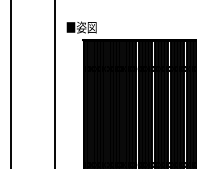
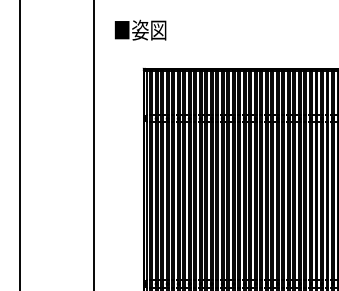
text: (81, 27) -> (140, 30), moved

